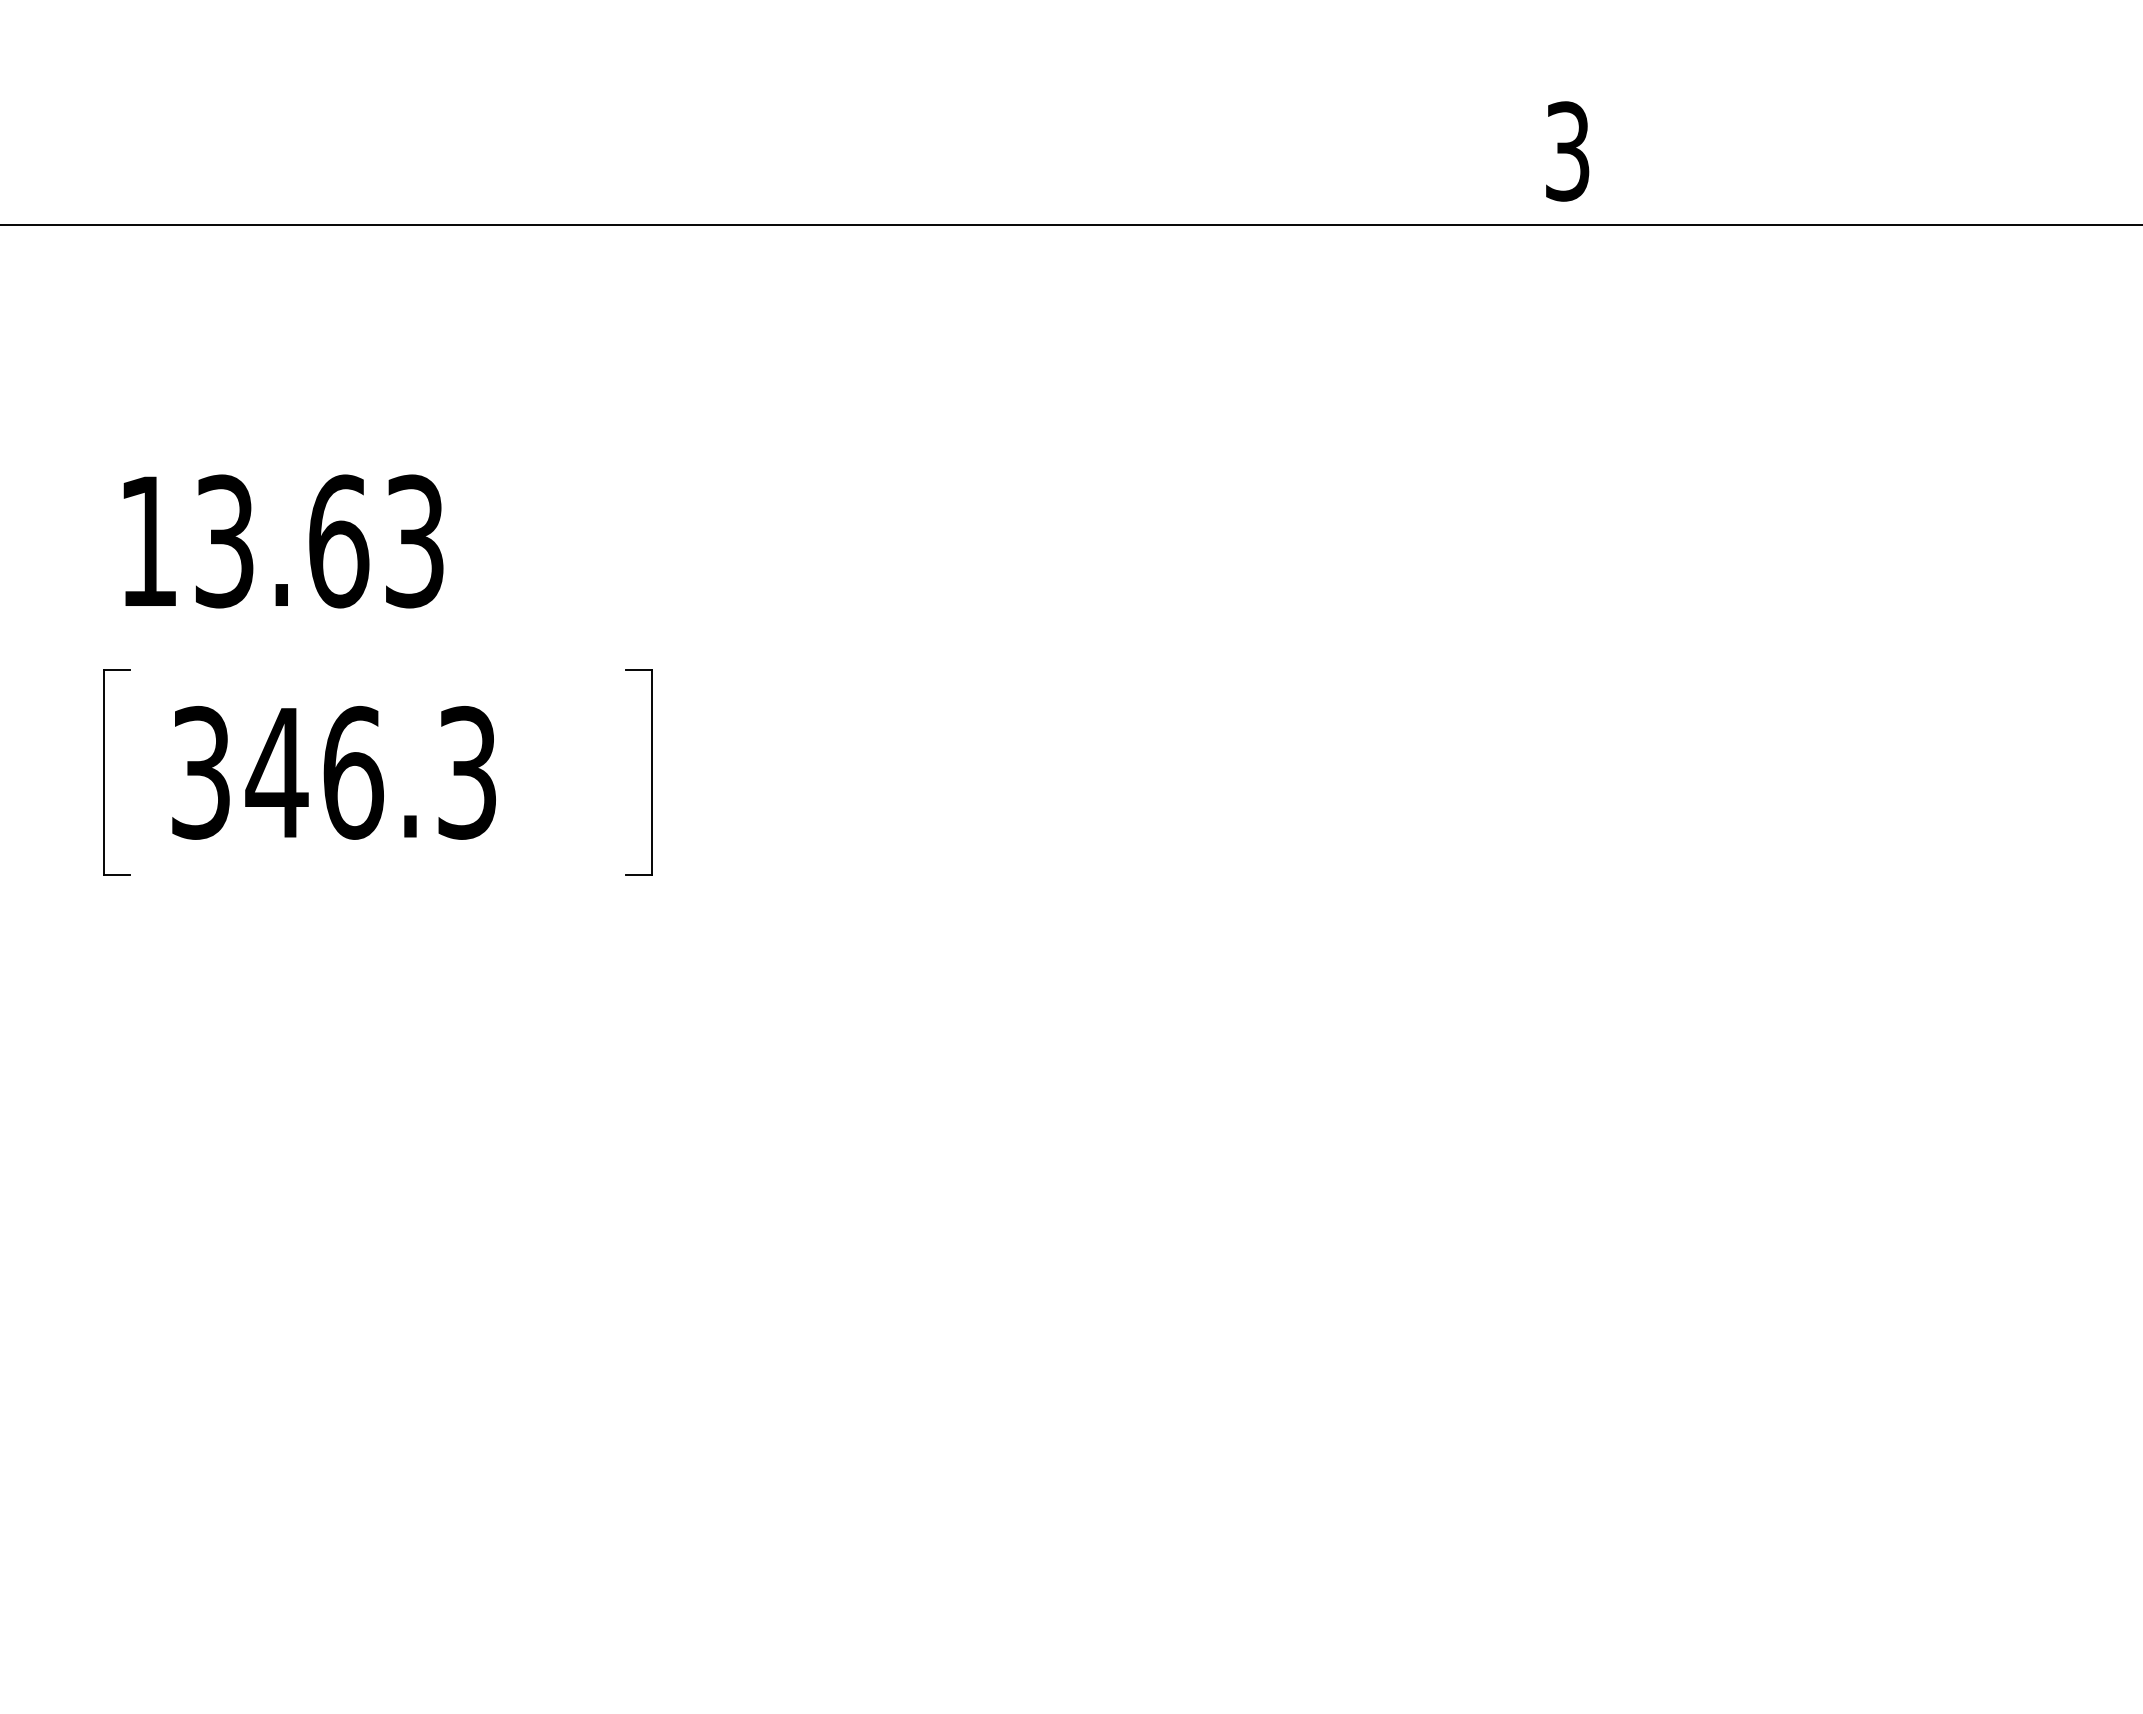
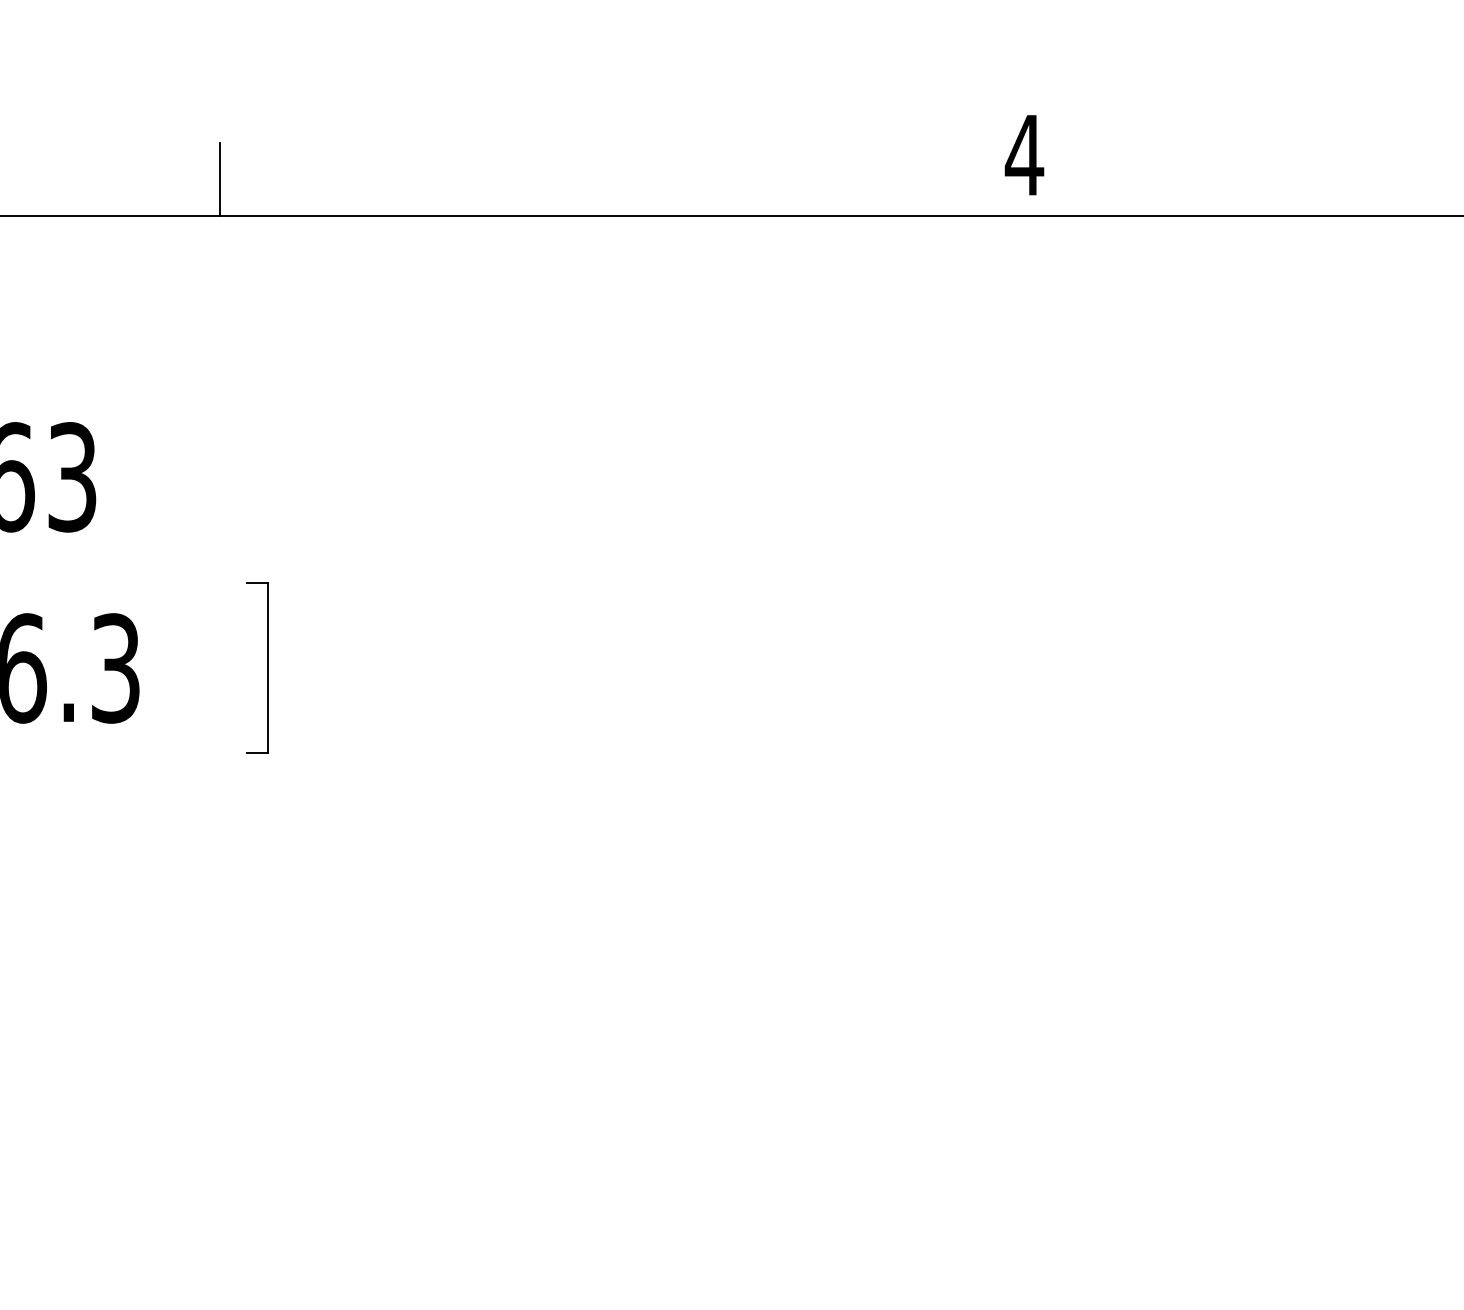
text: (1567, 151) -> (1024, 155), 3 -> 4
line: (593, 180) -> (220, 179), added

